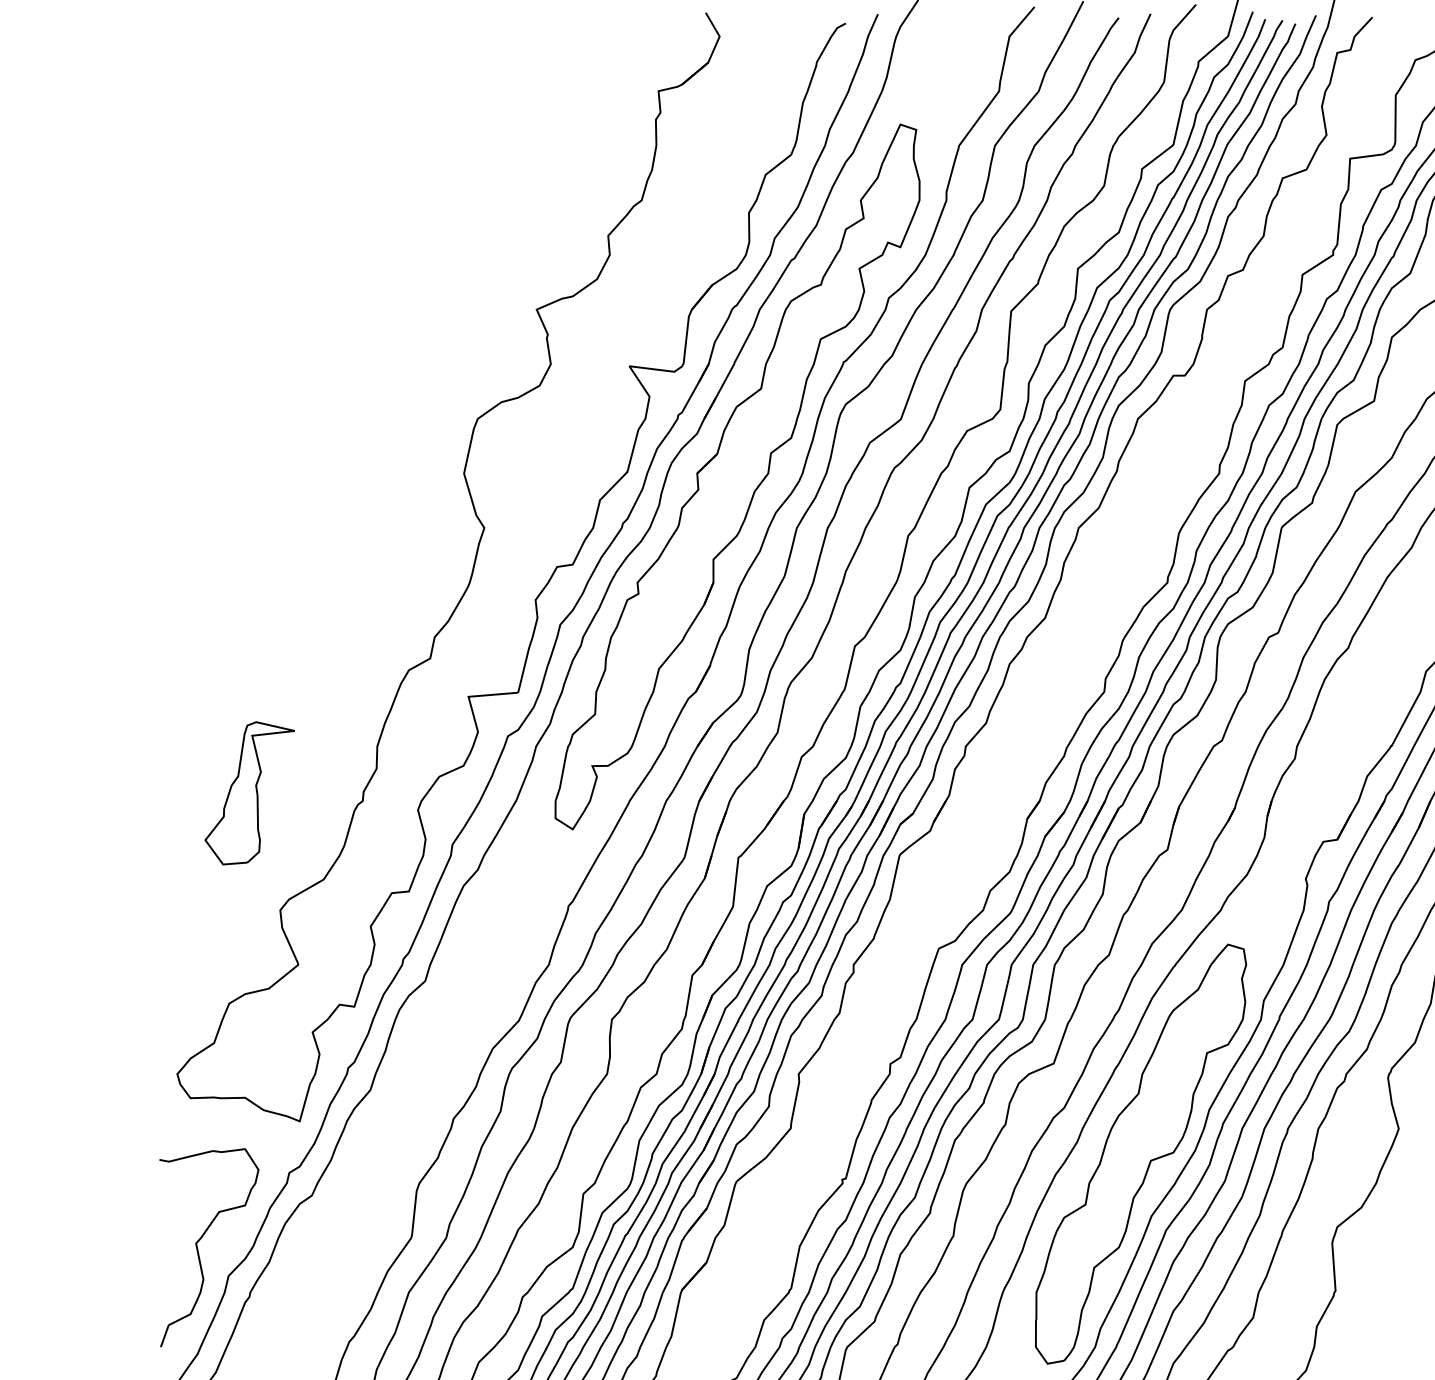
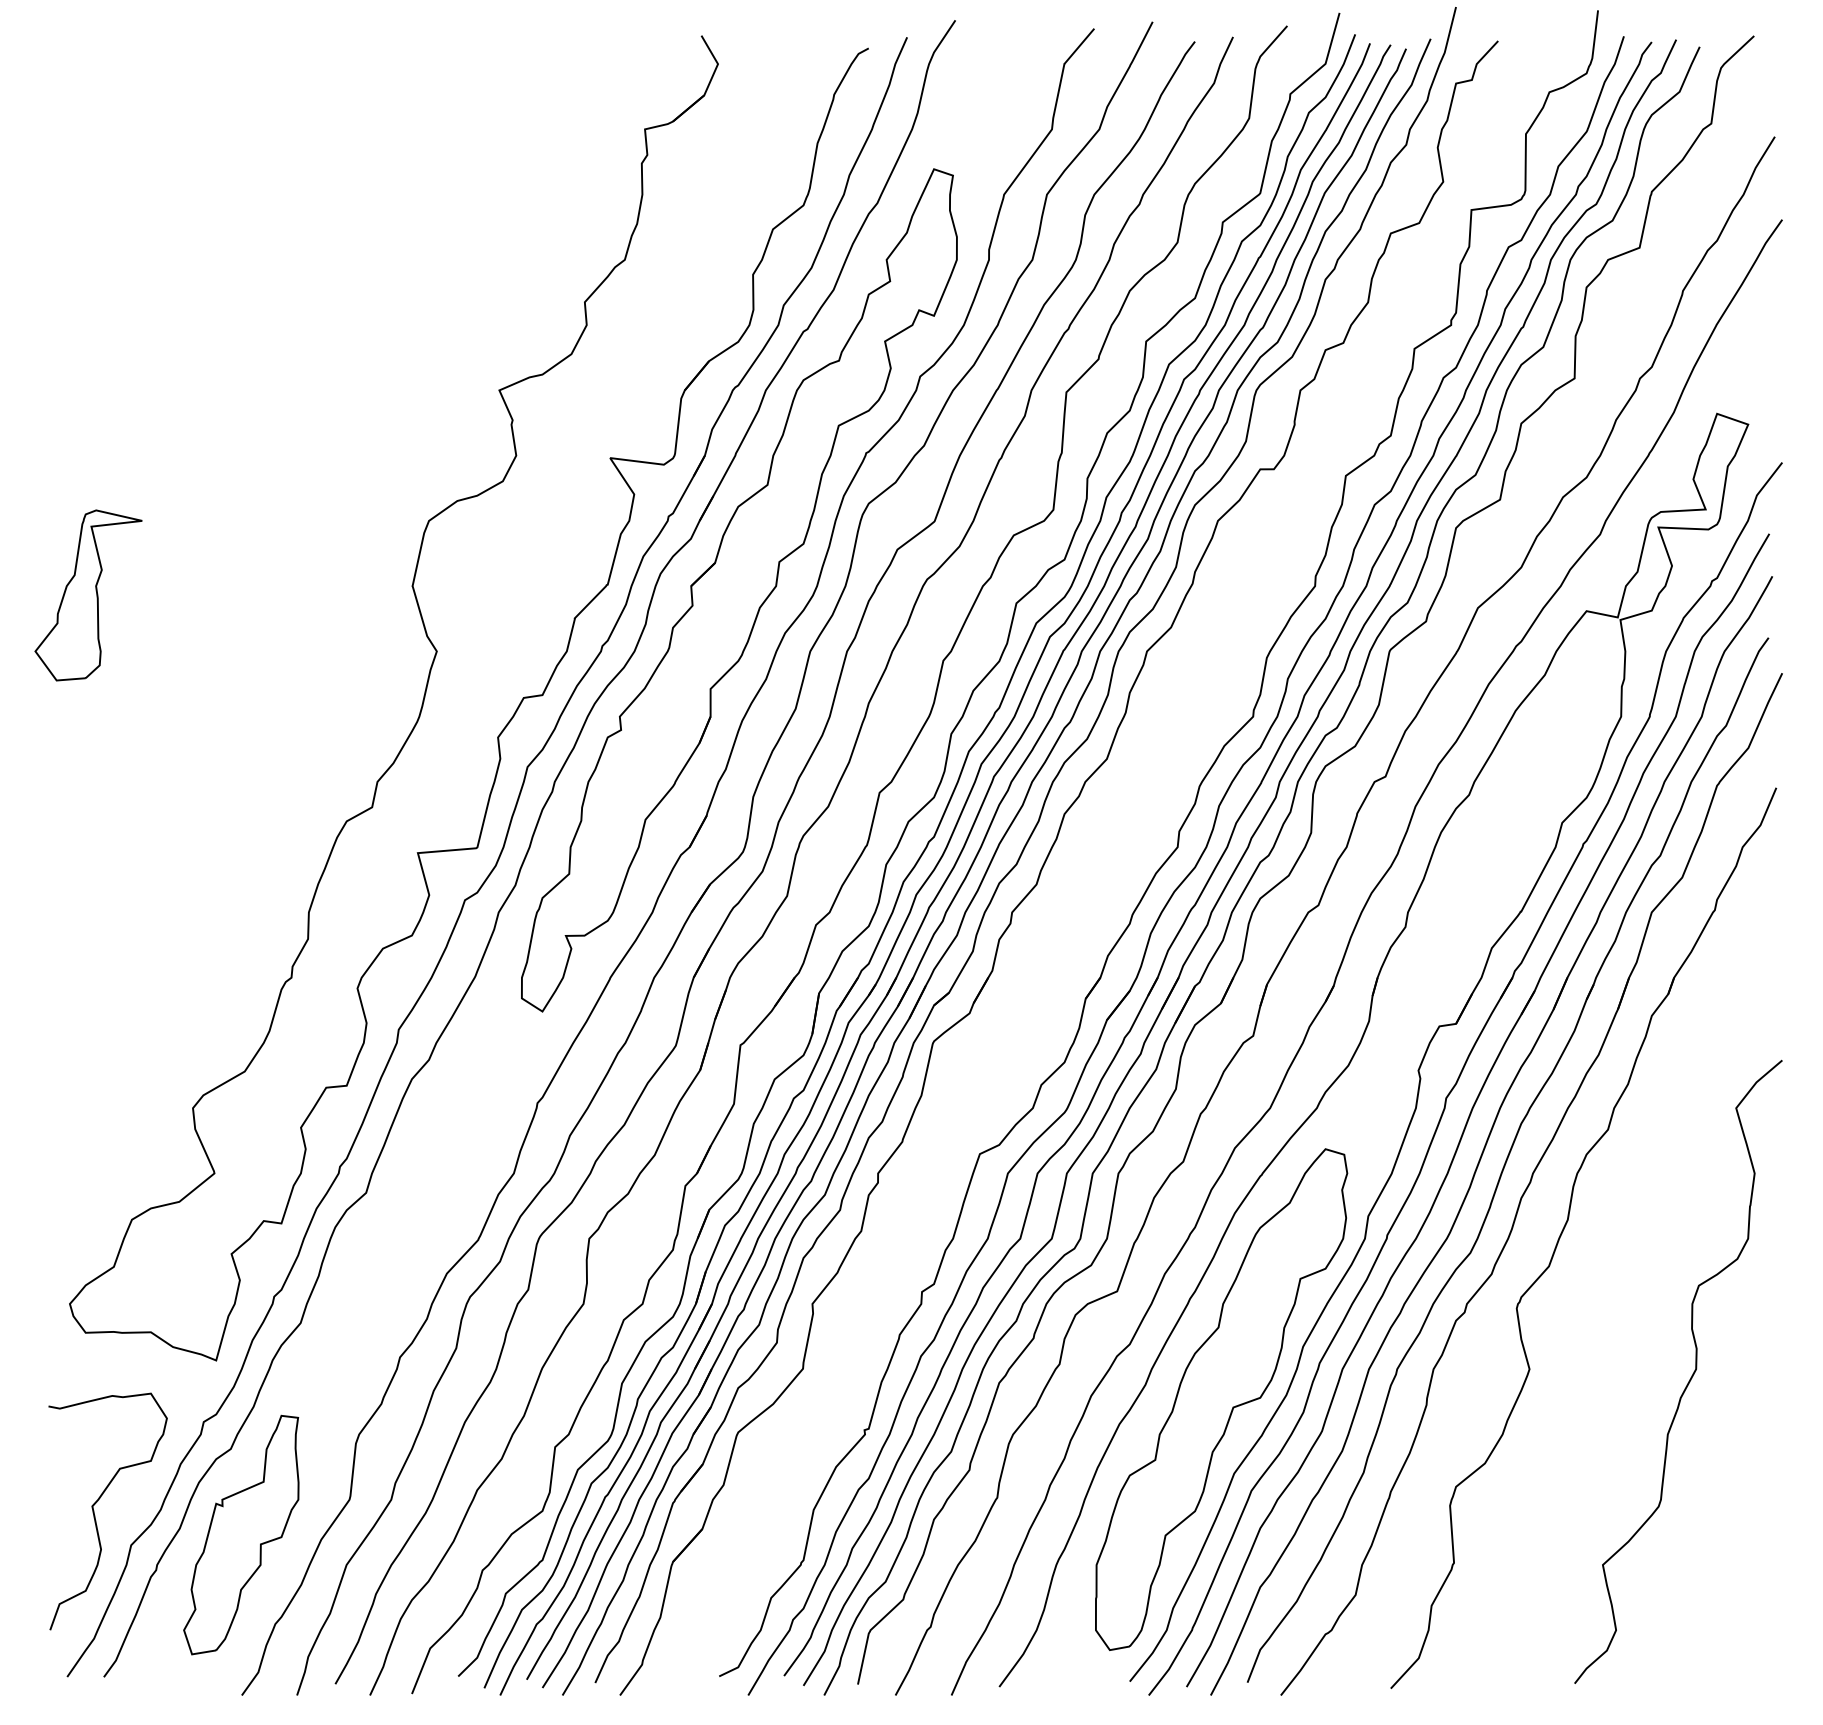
part: (249, 793) -> (88, 595), moved
part: (320, 1267) -> (241, 1534), added

